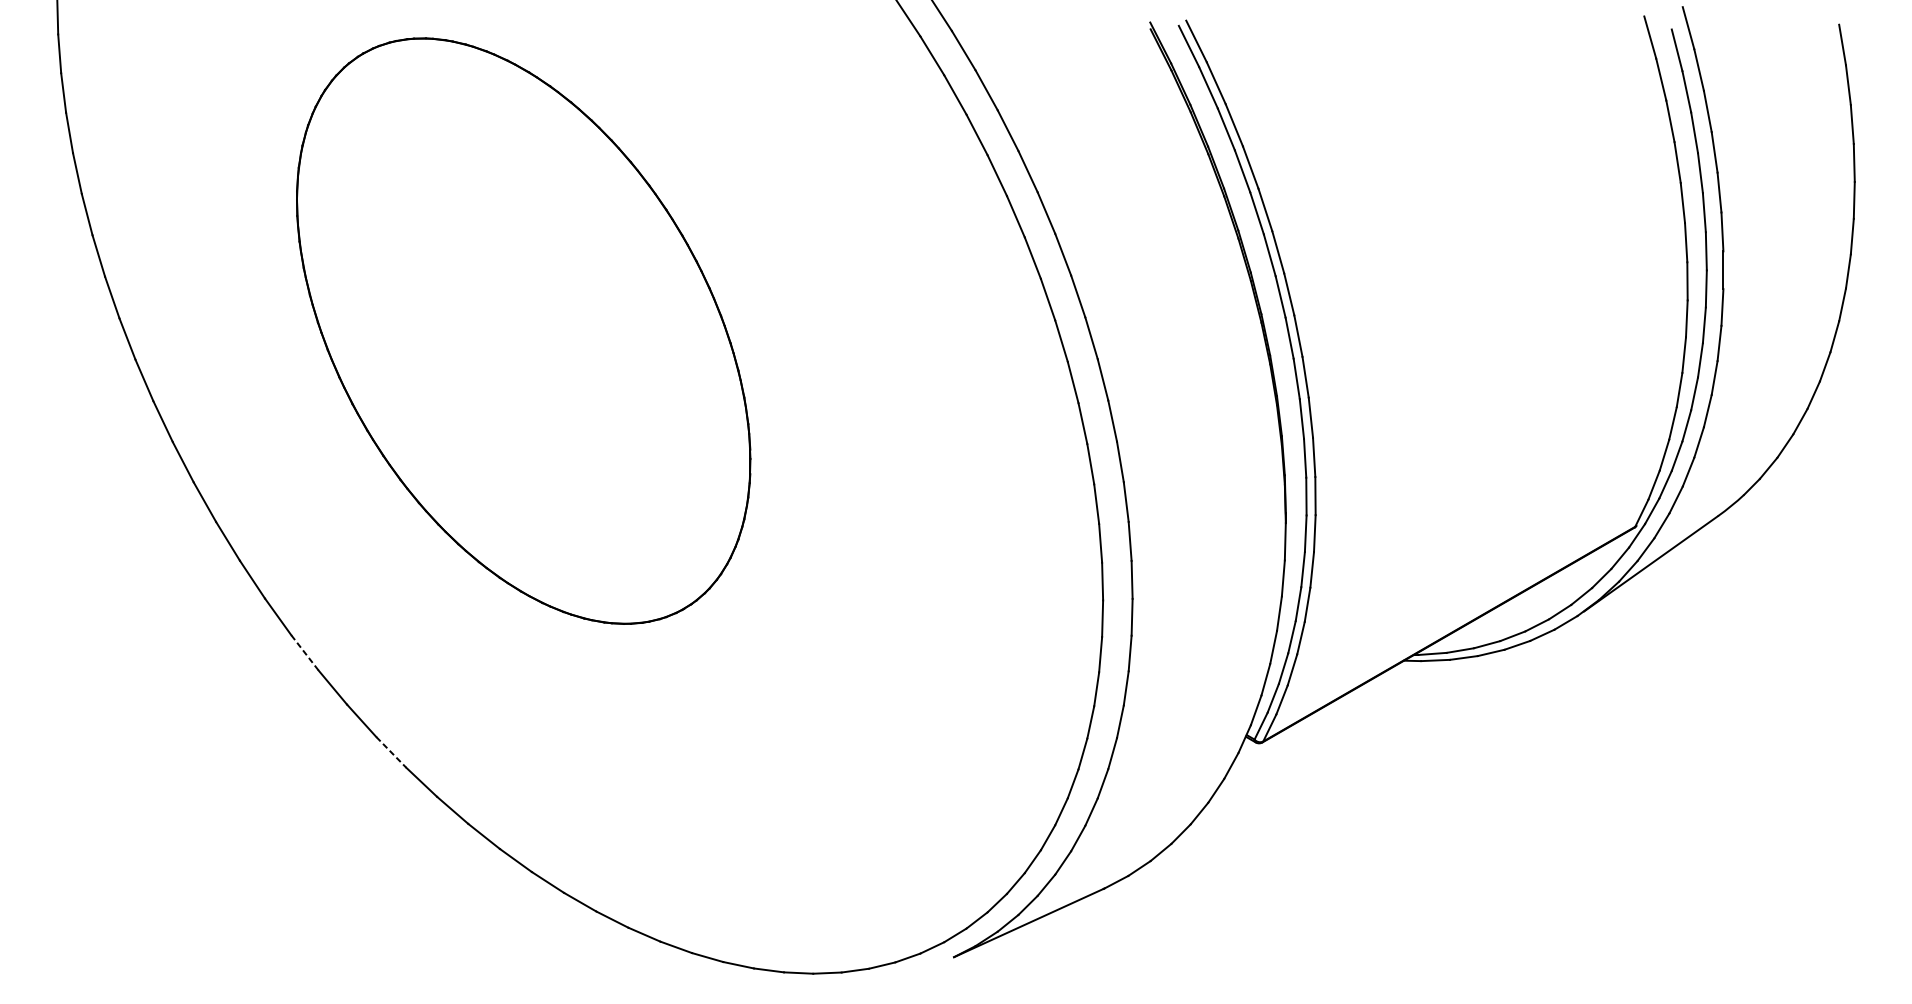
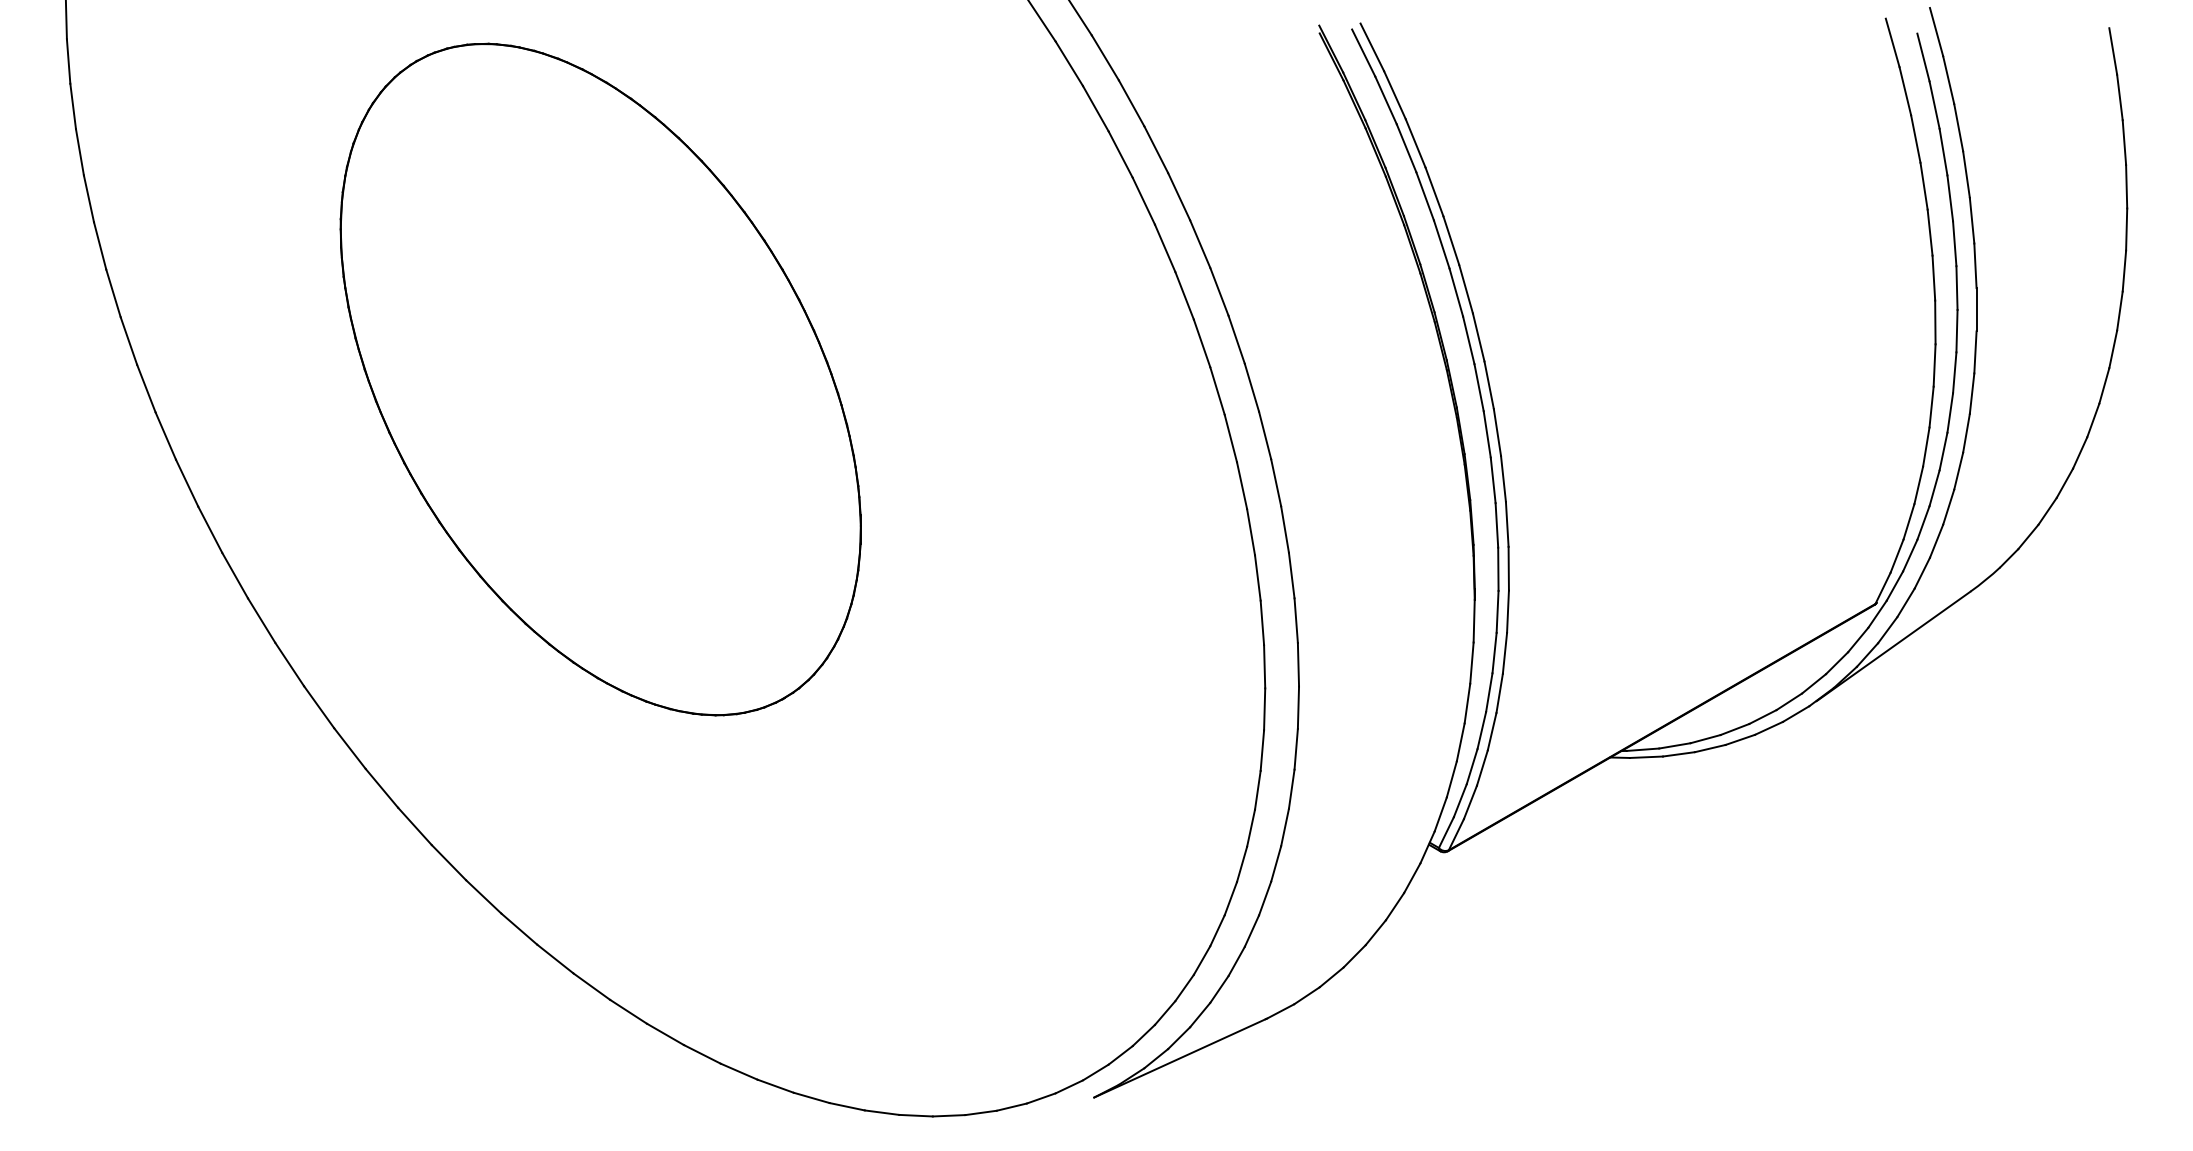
line: (304, 652) -> (349, 748), dashed -> solid
line: (390, 752) -> (448, 862), dashed -> solid

